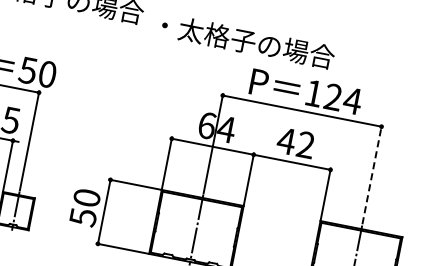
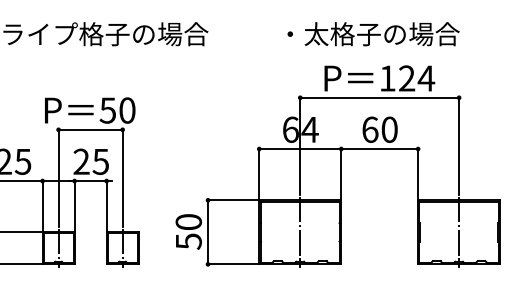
text: (248, 42) -> (373, 34), moved
text: (295, 142) -> (379, 129), 42 -> 60
line: (372, 174) -> (459, 145), dashed -> solid

